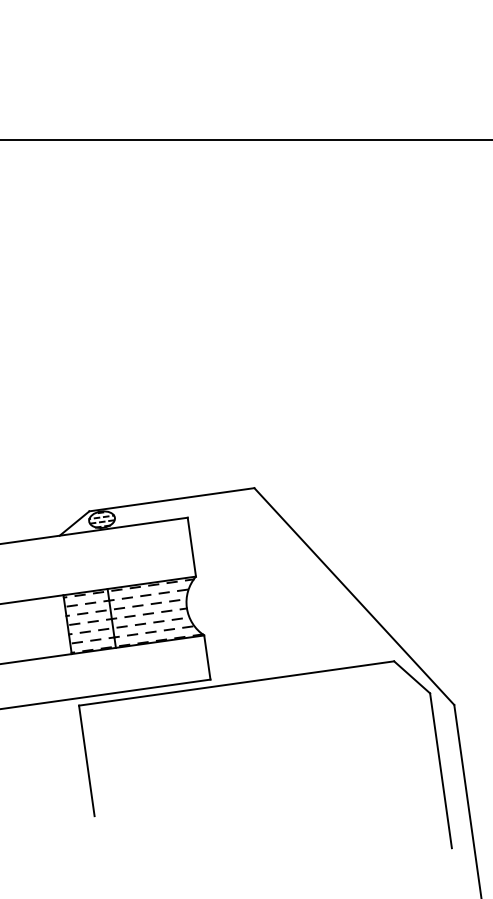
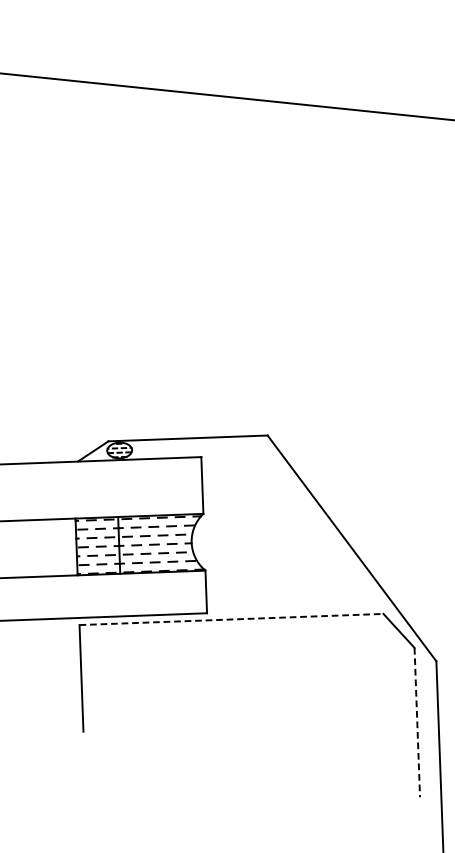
line: (237, 683) -> (232, 619), solid -> dashed
line: (441, 771) -> (417, 723), solid -> dashed

